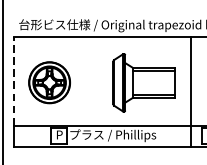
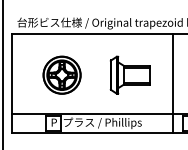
line: (13, 80) -> (12, 73), dashed -> solid
part: (48, 81) -> (61, 74), moved
part: (142, 81) -> (129, 74), size x0.71

